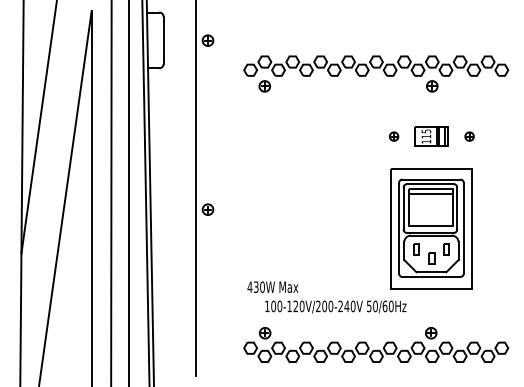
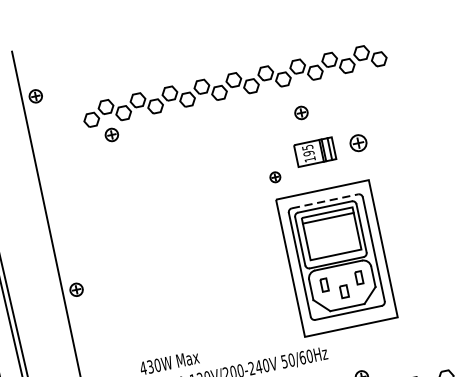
part: (432, 86) -> (301, 113), moved
part: (393, 136) -> (274, 177), moved
text: (426, 136) -> (309, 153), 115 -> 195
part: (469, 136) -> (358, 142), size x1.6
line: (431, 179) -> (325, 201), solid -> dashed

